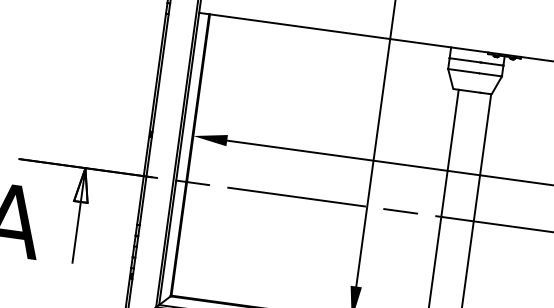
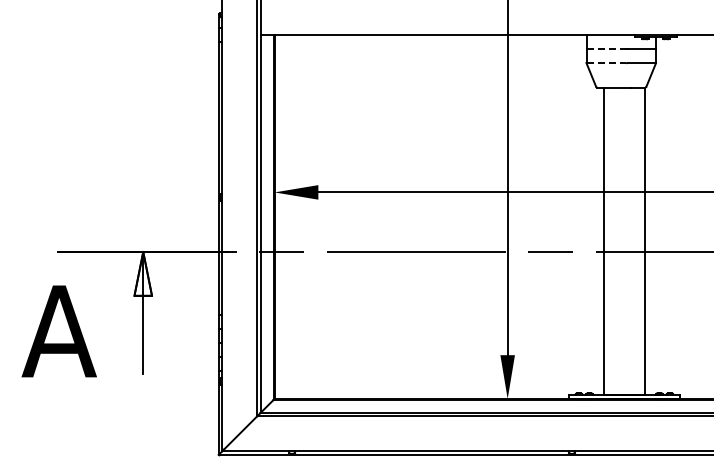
line: (465, 60) -> (606, 49), solid -> dashed
line: (463, 71) -> (606, 63), solid -> dashed

